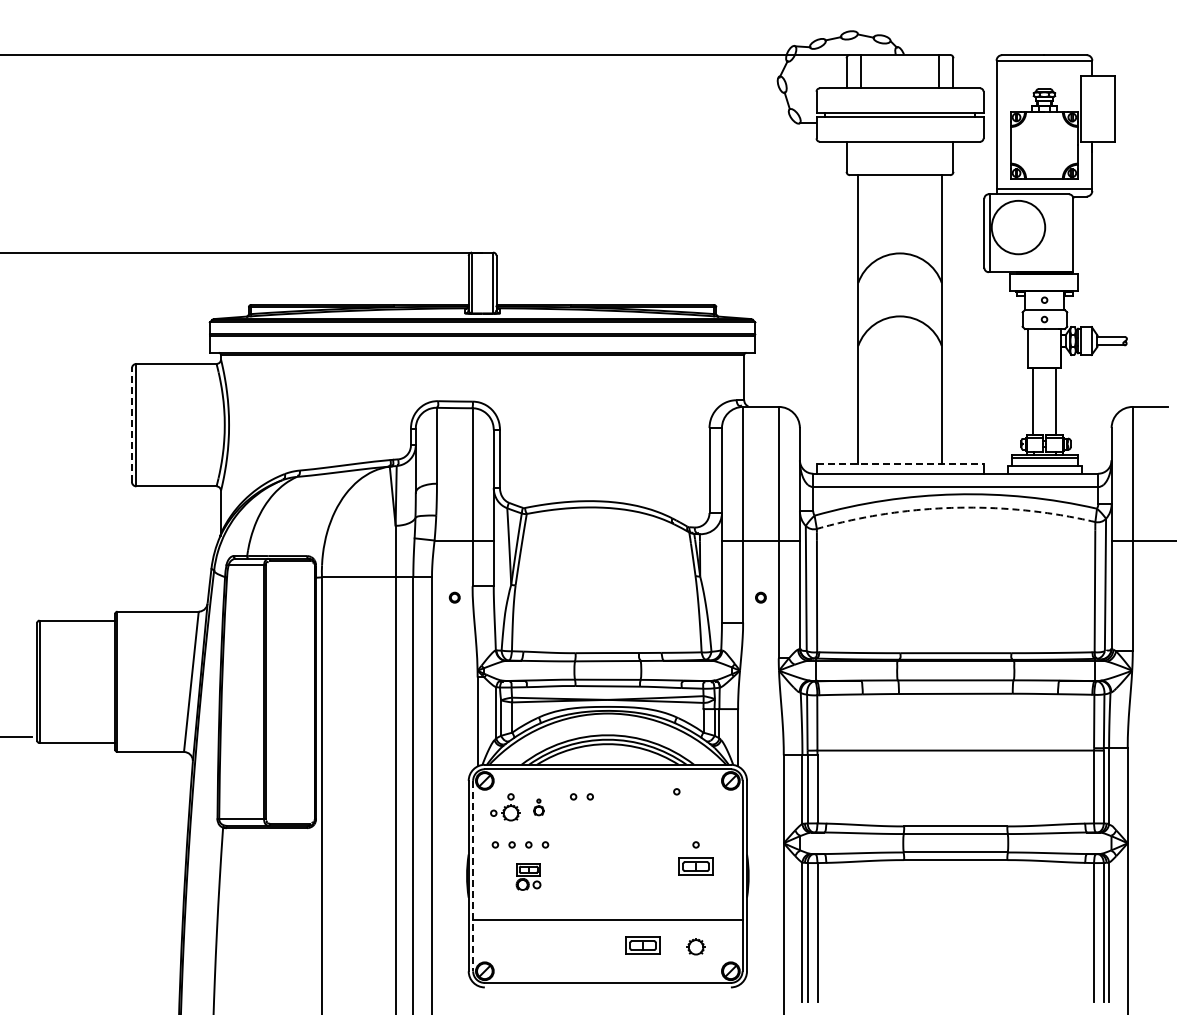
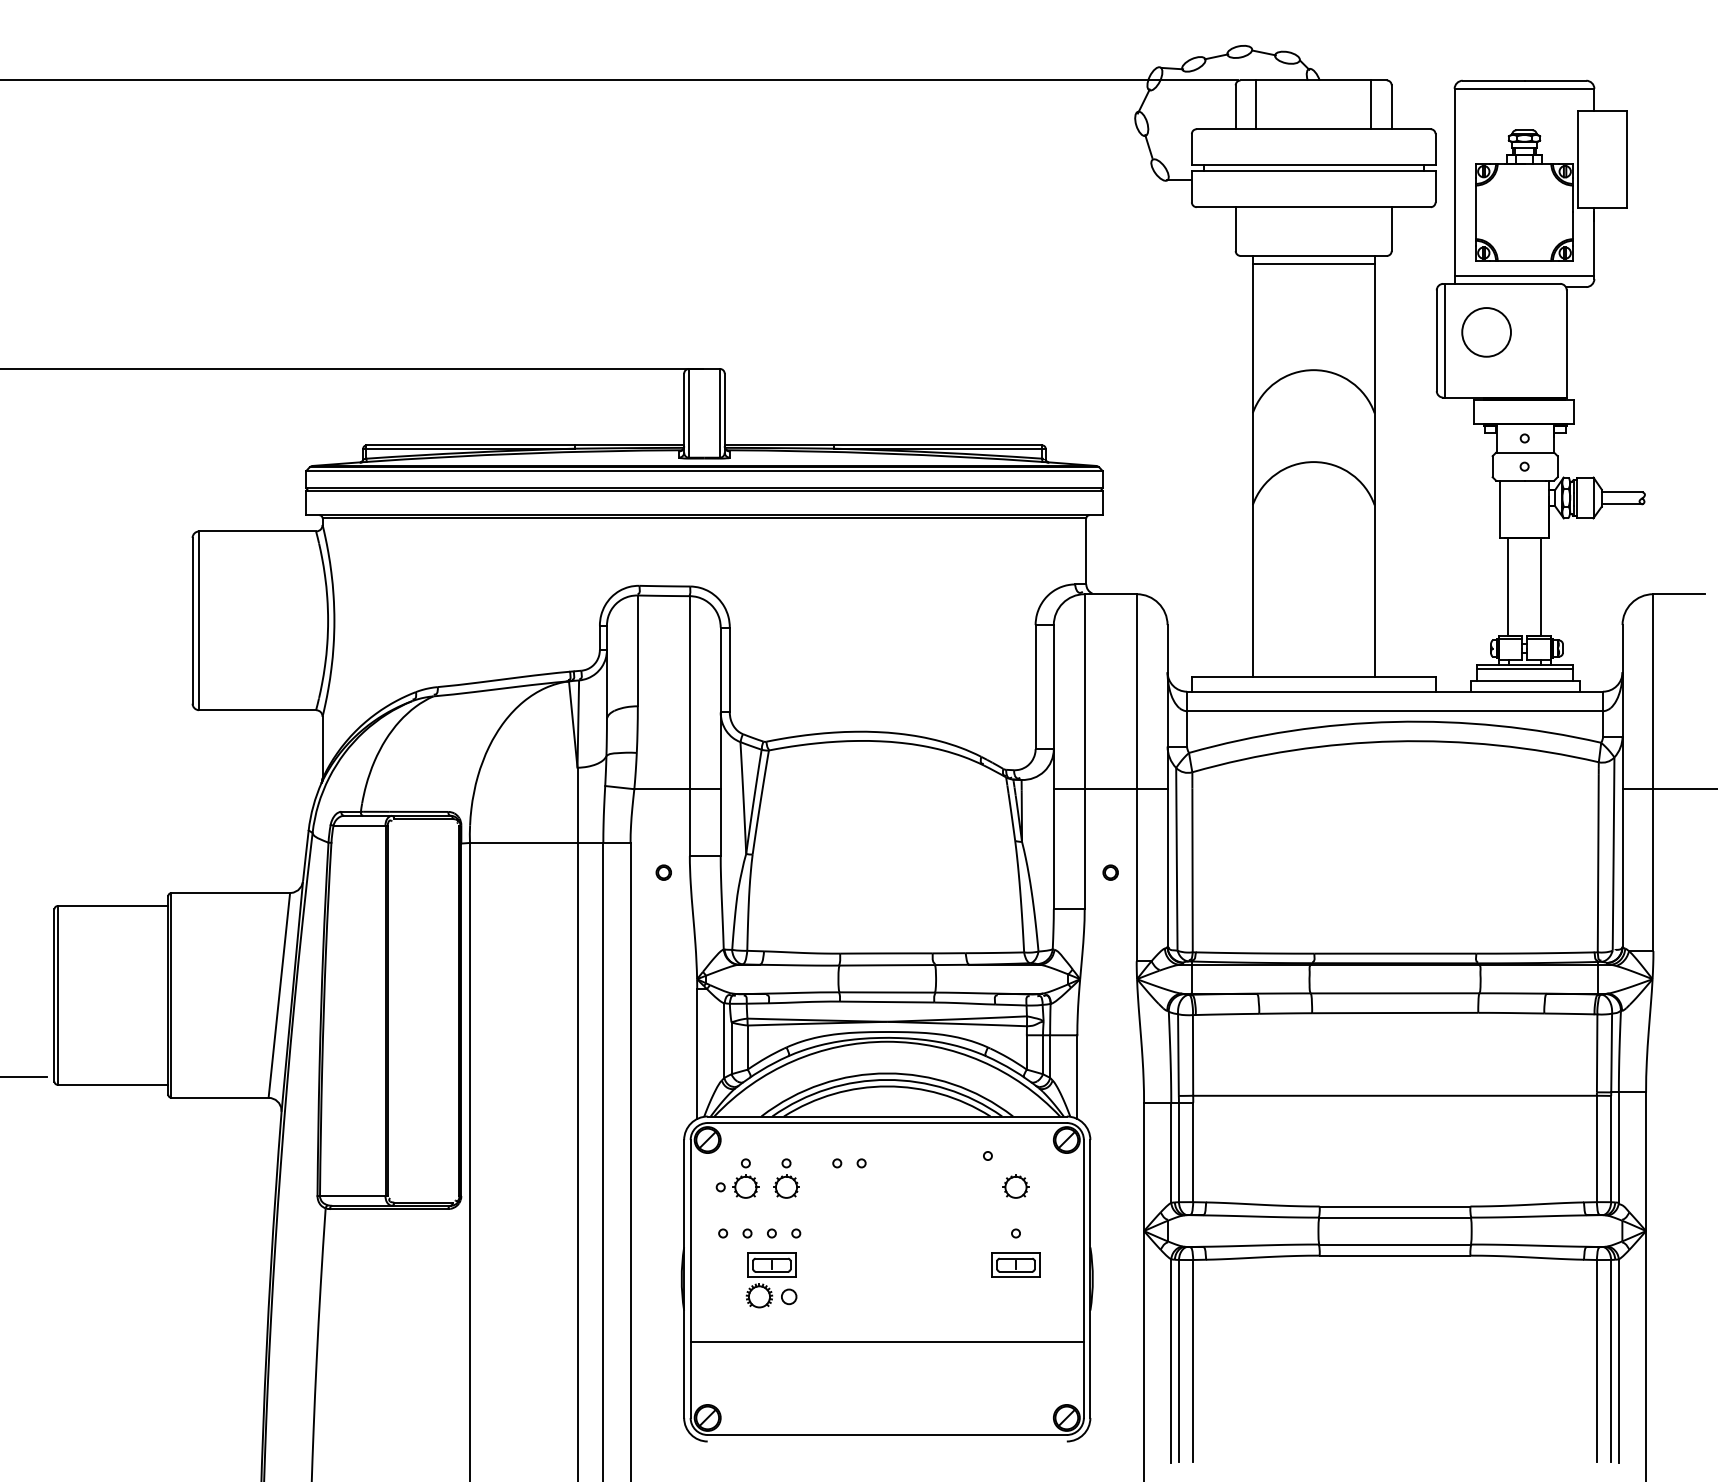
line: (899, 180) -> (1312, 263), added
circle: (1018, 227) -> (1486, 332), size x0.62
line: (131, 425) -> (191, 621), dashed -> solid
line: (900, 463) -> (1314, 676), dashed -> solid
arc: (955, 507) -> (1394, 741), dashed -> solid
part: (538, 807) -> (786, 1178), size x1.67
line: (473, 876) -> (691, 1279), dashed -> solid
part: (528, 876) -> (771, 1279), size x1.43
part: (642, 945) -> (937, 1380), removed
part: (695, 946) -> (1015, 1186), moved

